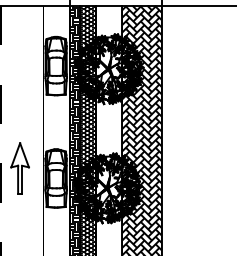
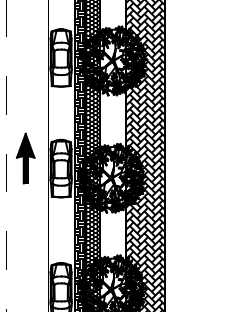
fill: (19, 168) -> (25, 158), added

